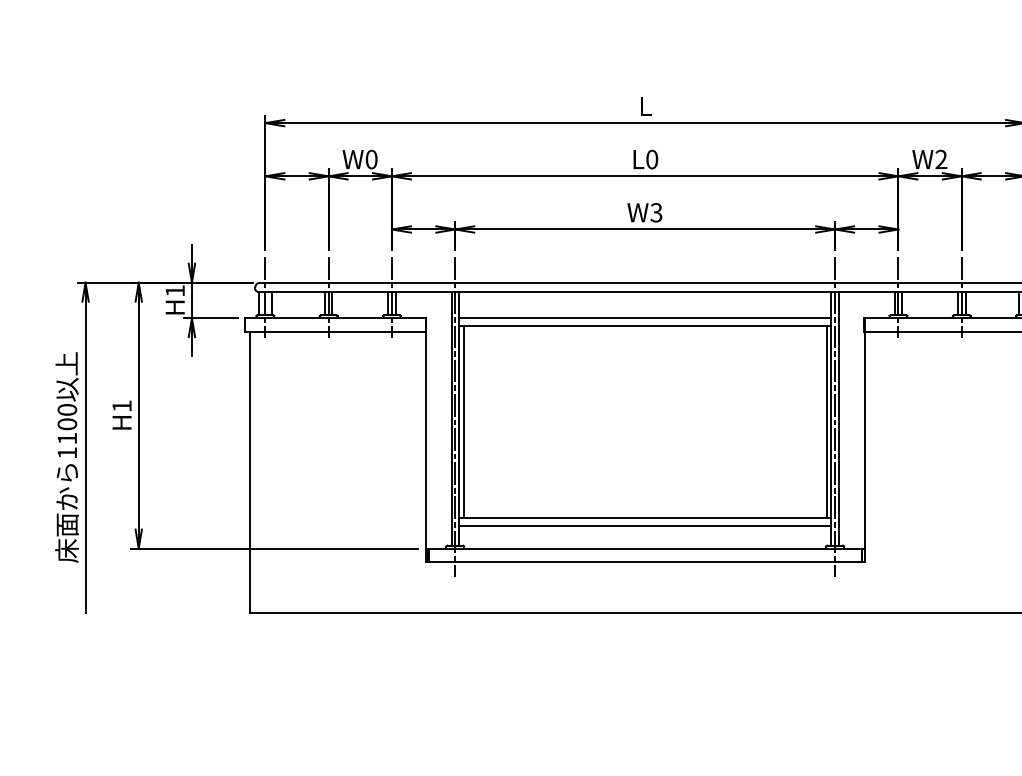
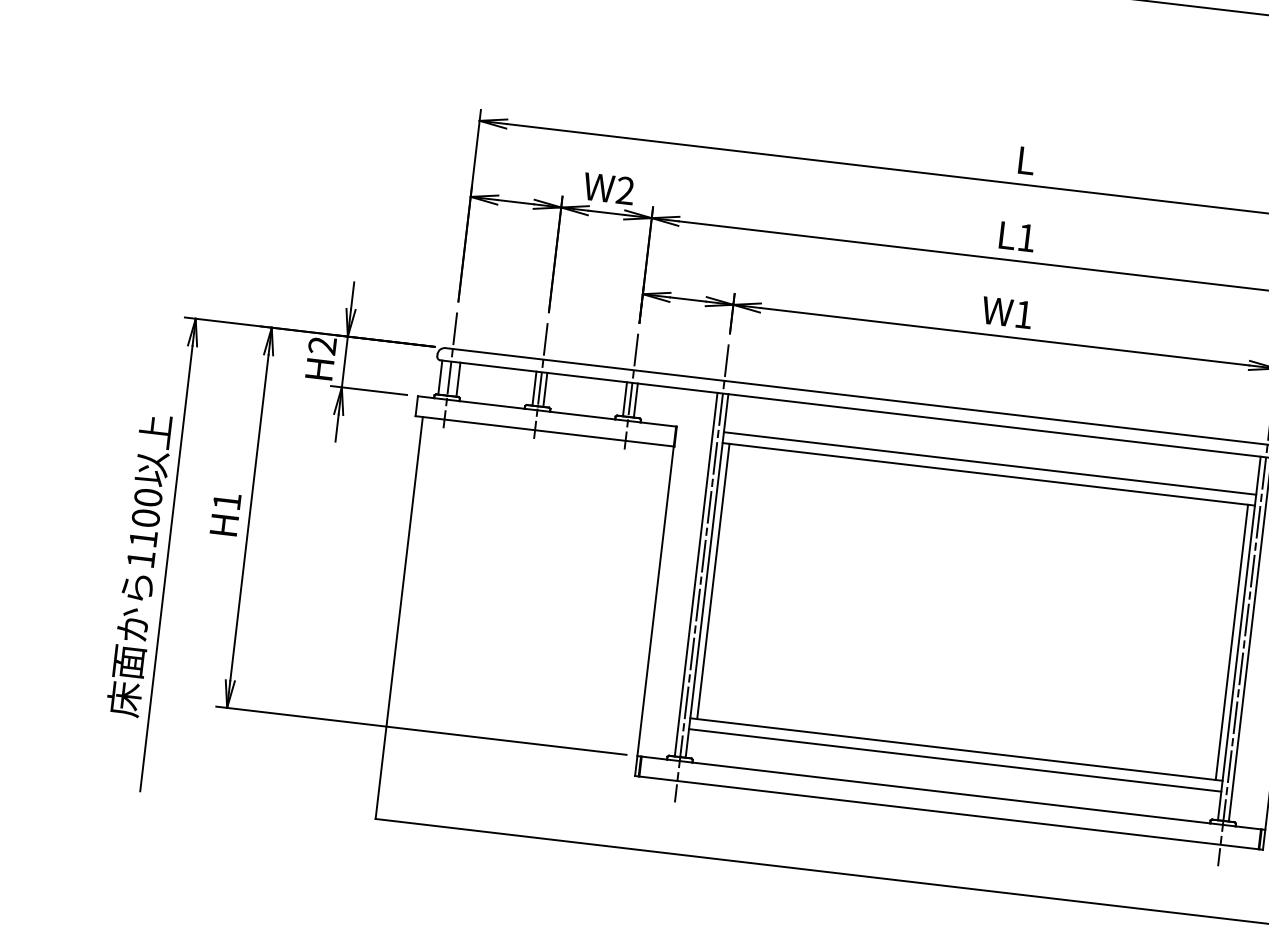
text: (371, 159) -> (625, 190), W0 -> W2
text: (652, 159) -> (1027, 237), L0 -> L1
text: (656, 212) -> (1023, 314), W3 -> W1
text: (174, 290) -> (321, 344), H1 -> H2

